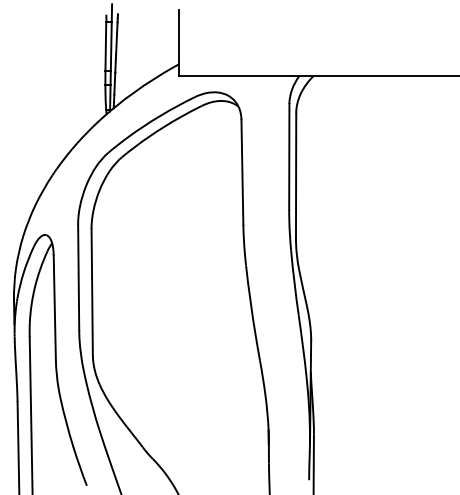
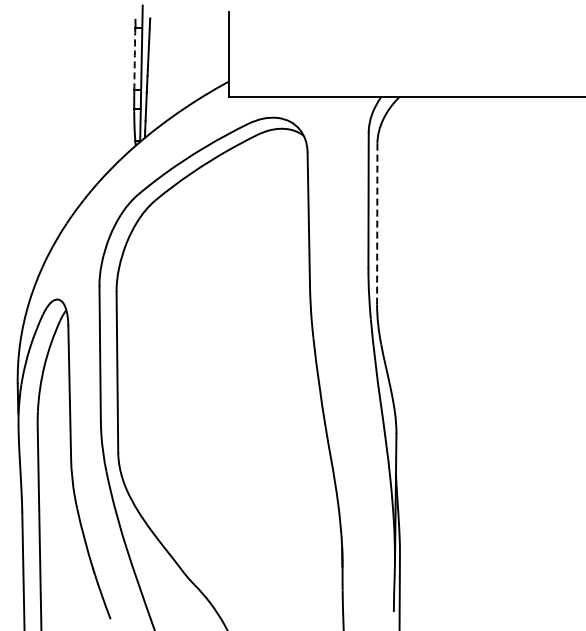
arc: (105, 46) -> (134, 59), solid -> dashed
line: (296, 176) -> (377, 224), solid -> dashed

